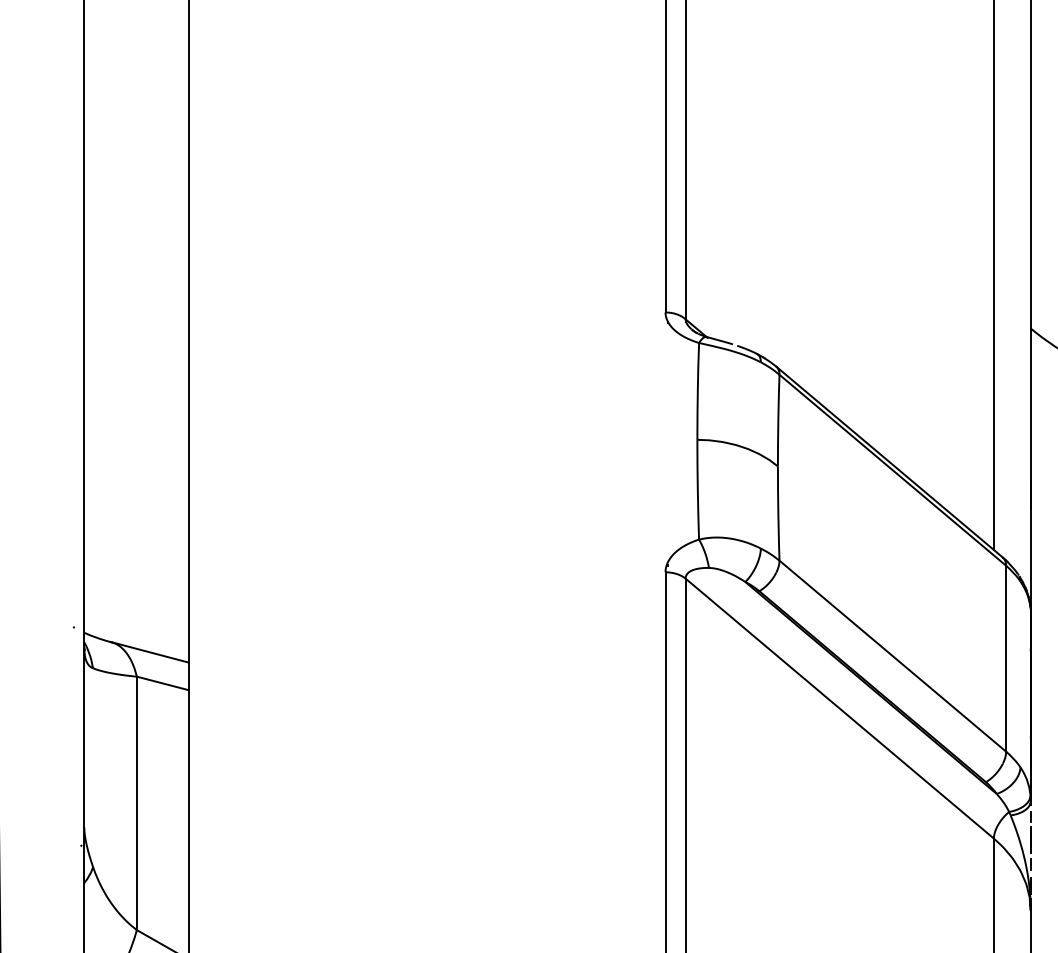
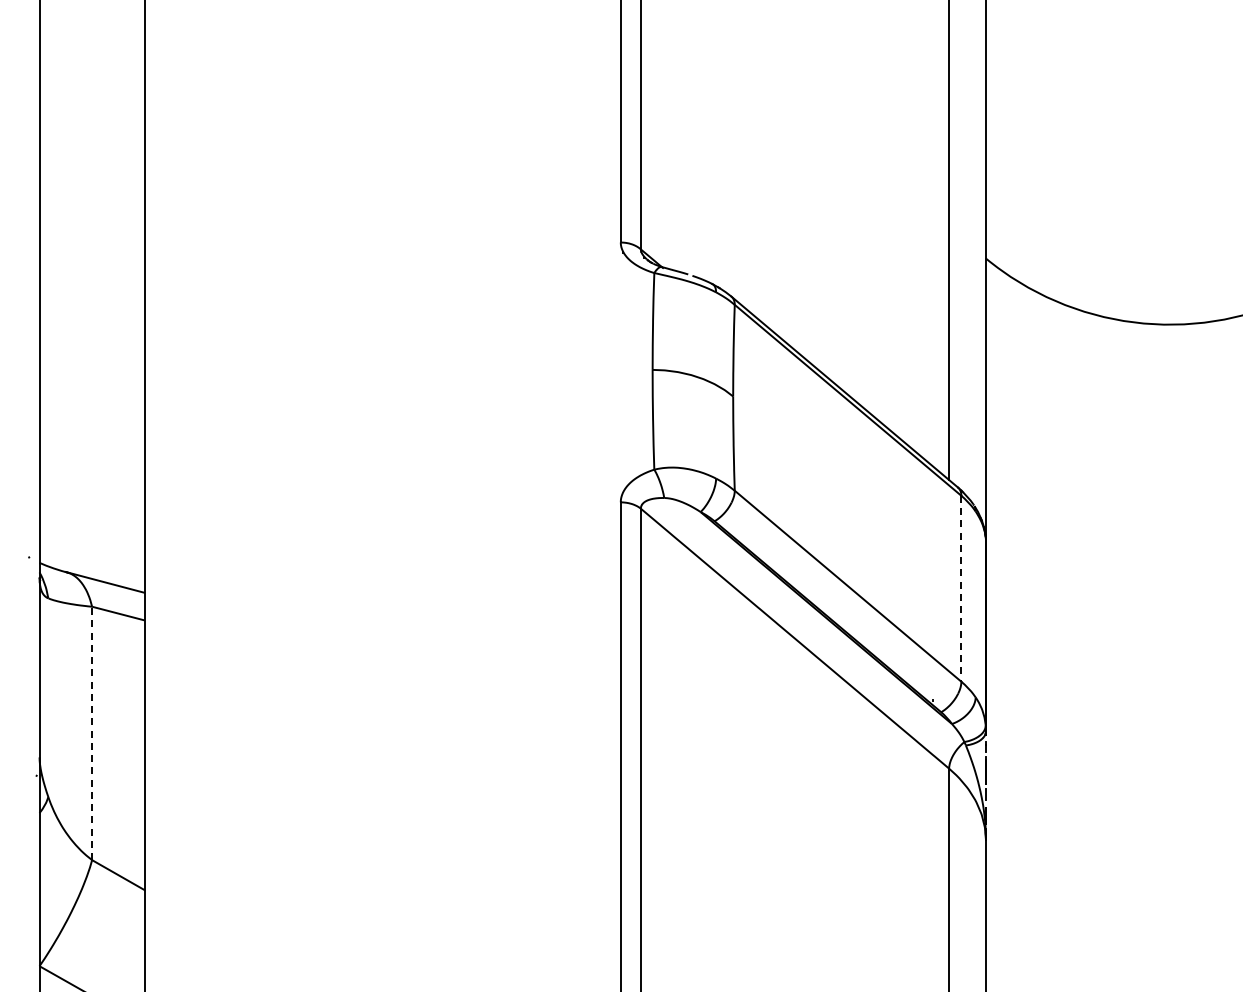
line: (1006, 658) -> (961, 588), solid -> dashed
line: (137, 803) -> (92, 733), solid -> dashed

